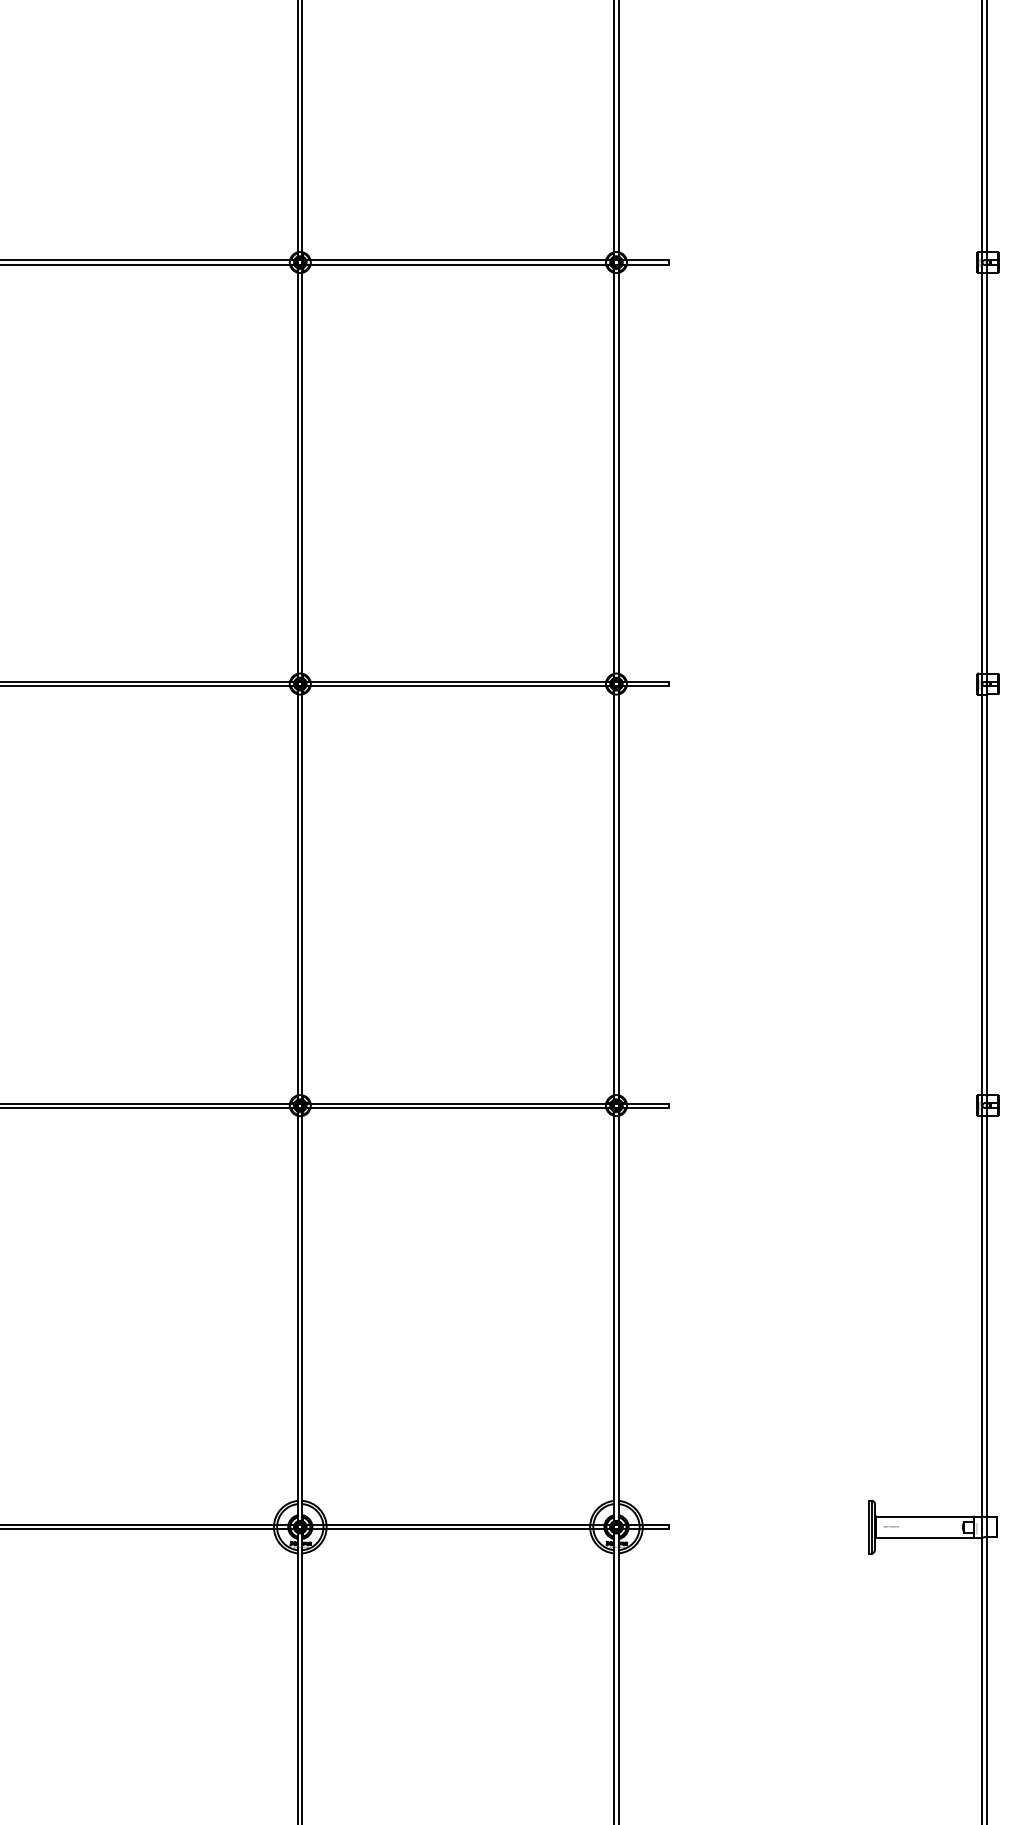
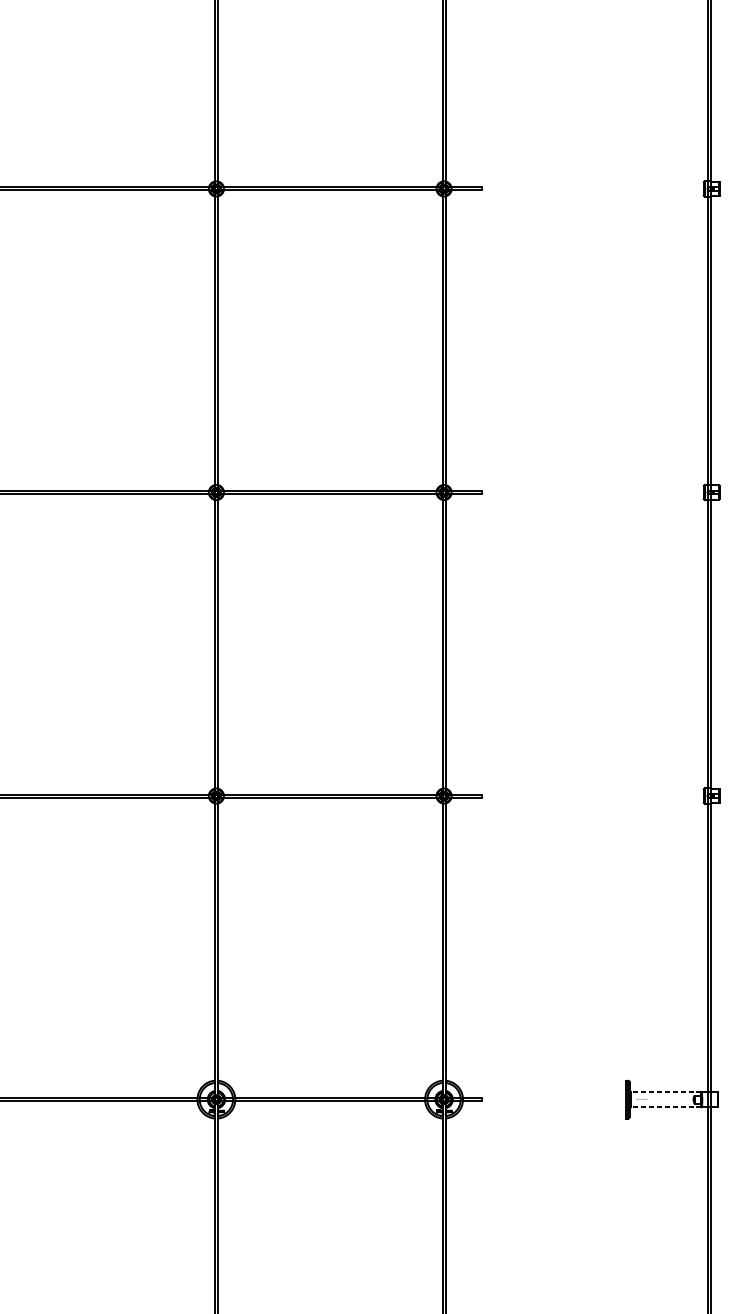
line: (925, 1516) -> (666, 1091), solid -> dashed
line: (925, 1537) -> (666, 1107), solid -> dashed

